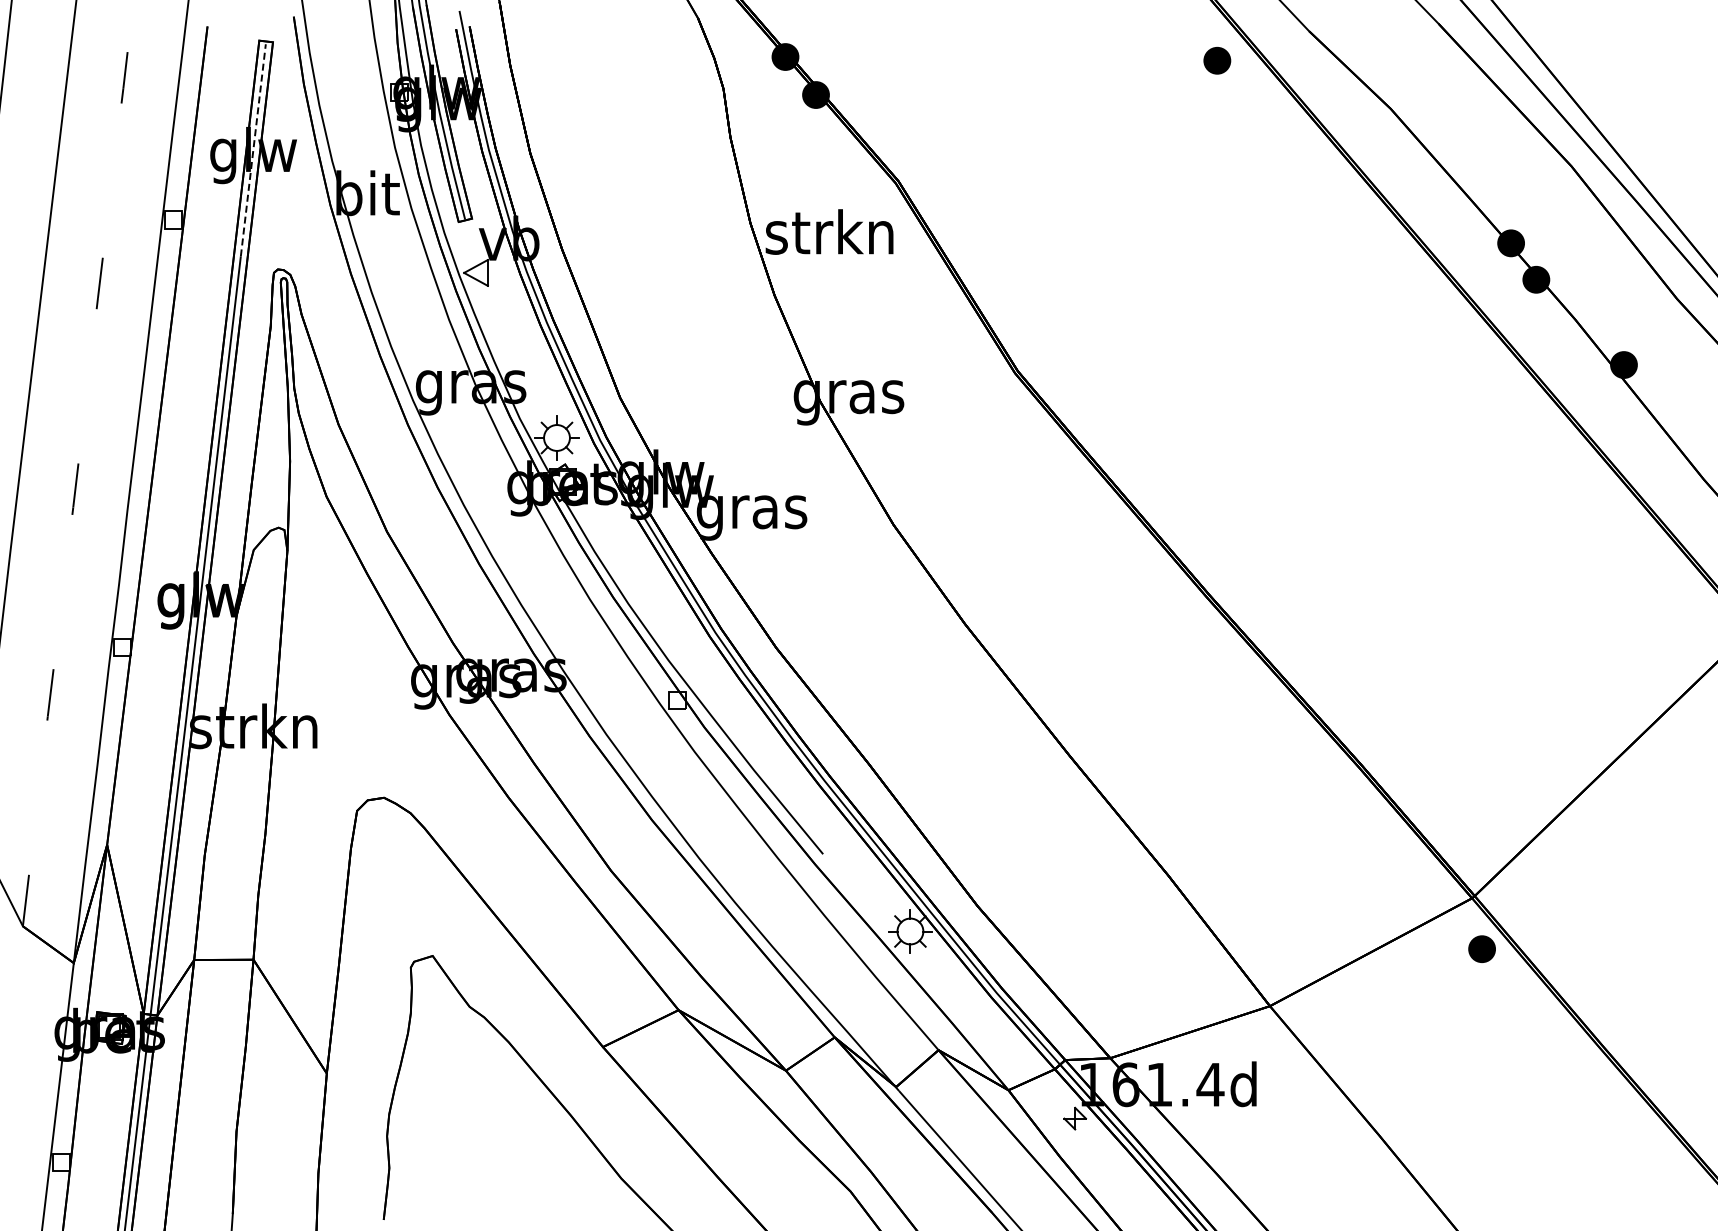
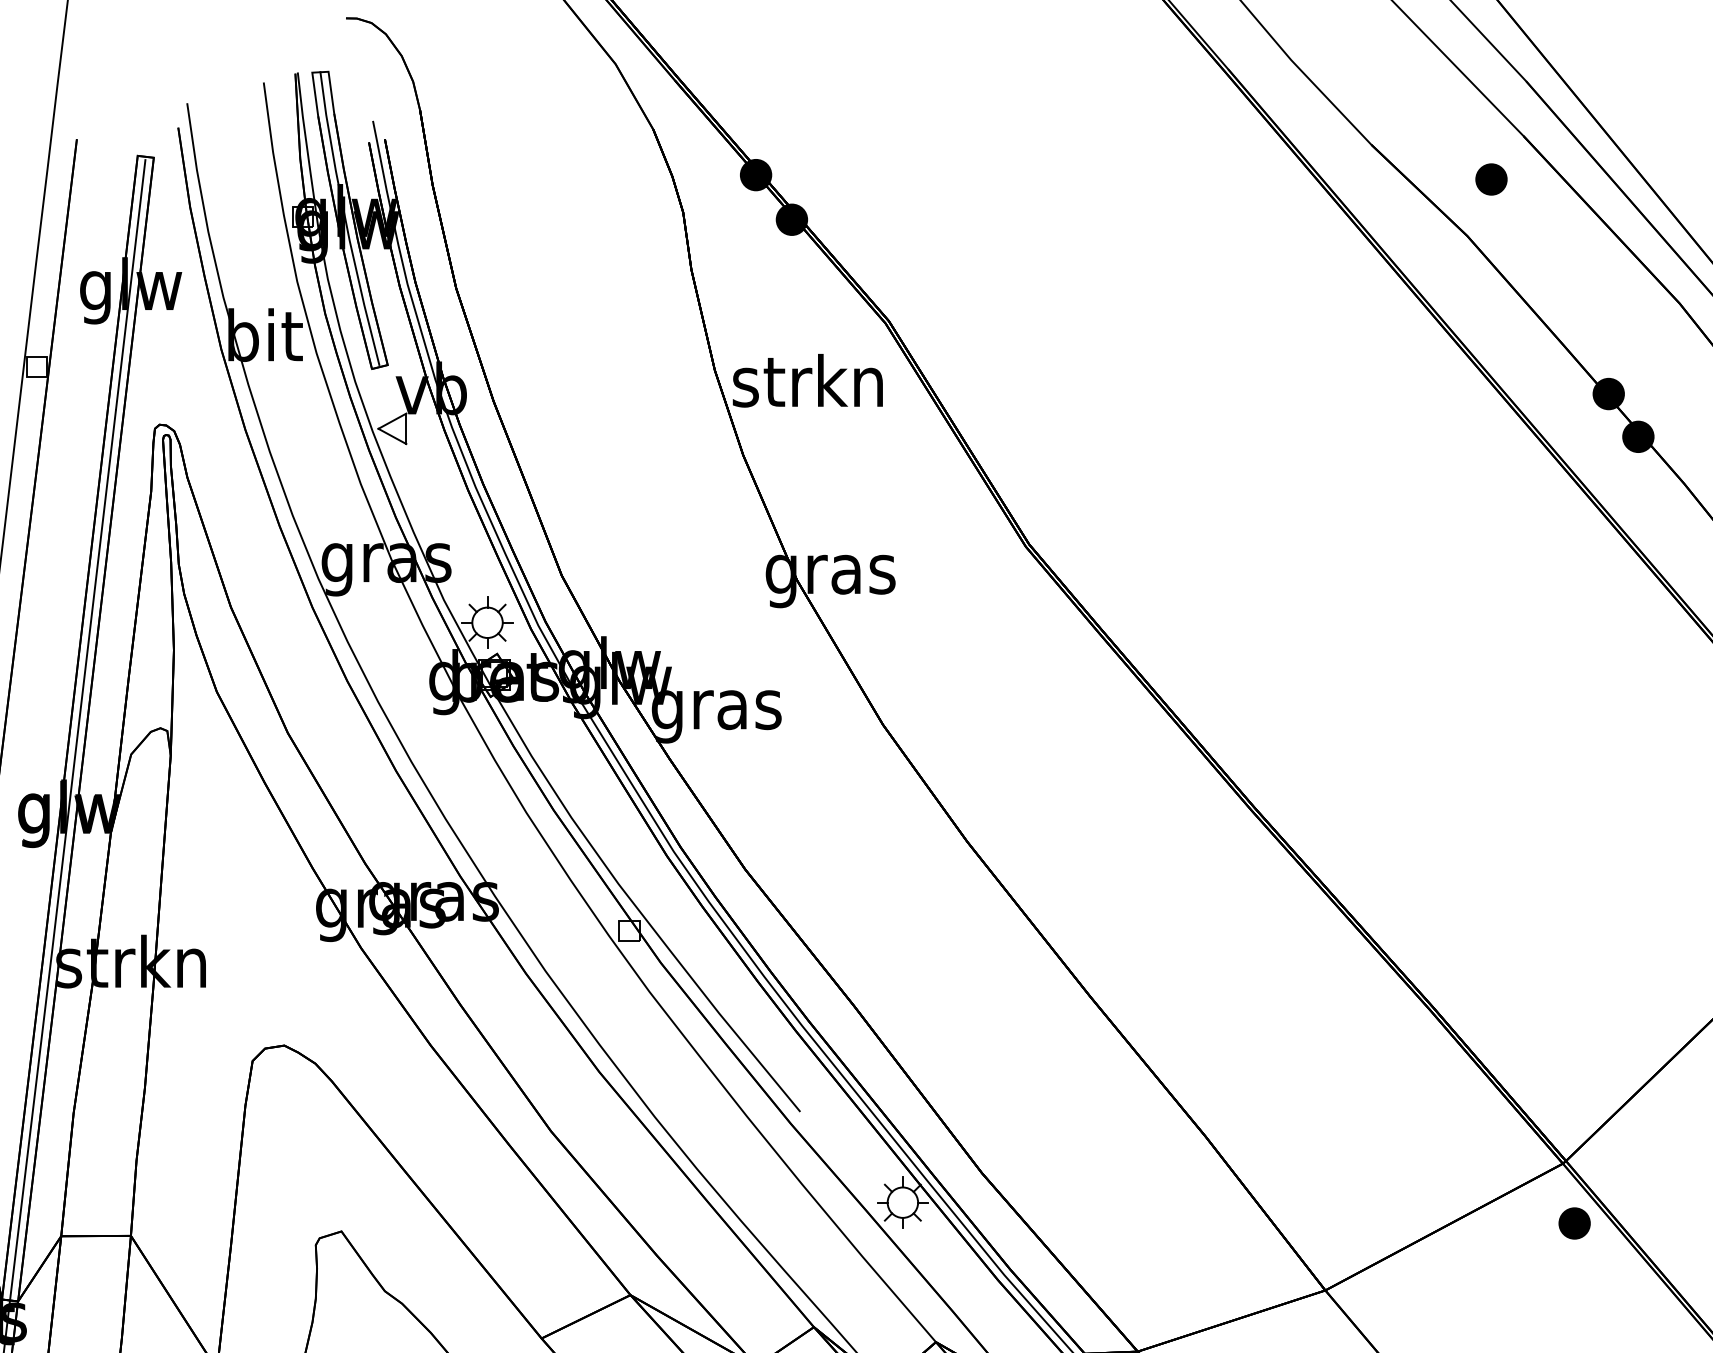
part: (1217, 60) -> (1491, 179), moved
line: (253, 150) -> (130, 284), dashed -> solid

